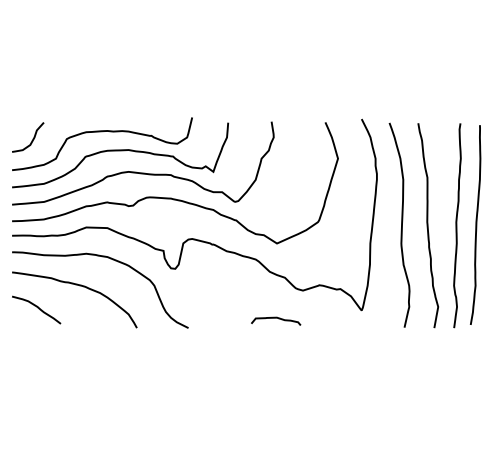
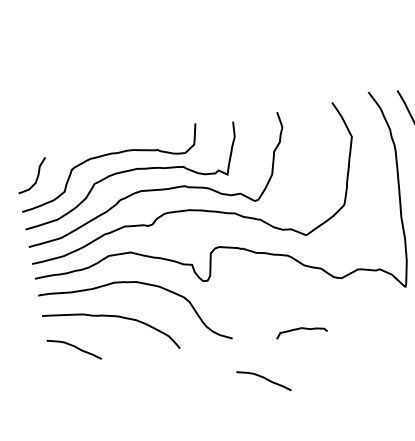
curve: (276, 318) -> (301, 329), moved
curve: (211, 372) -> (264, 379), added

